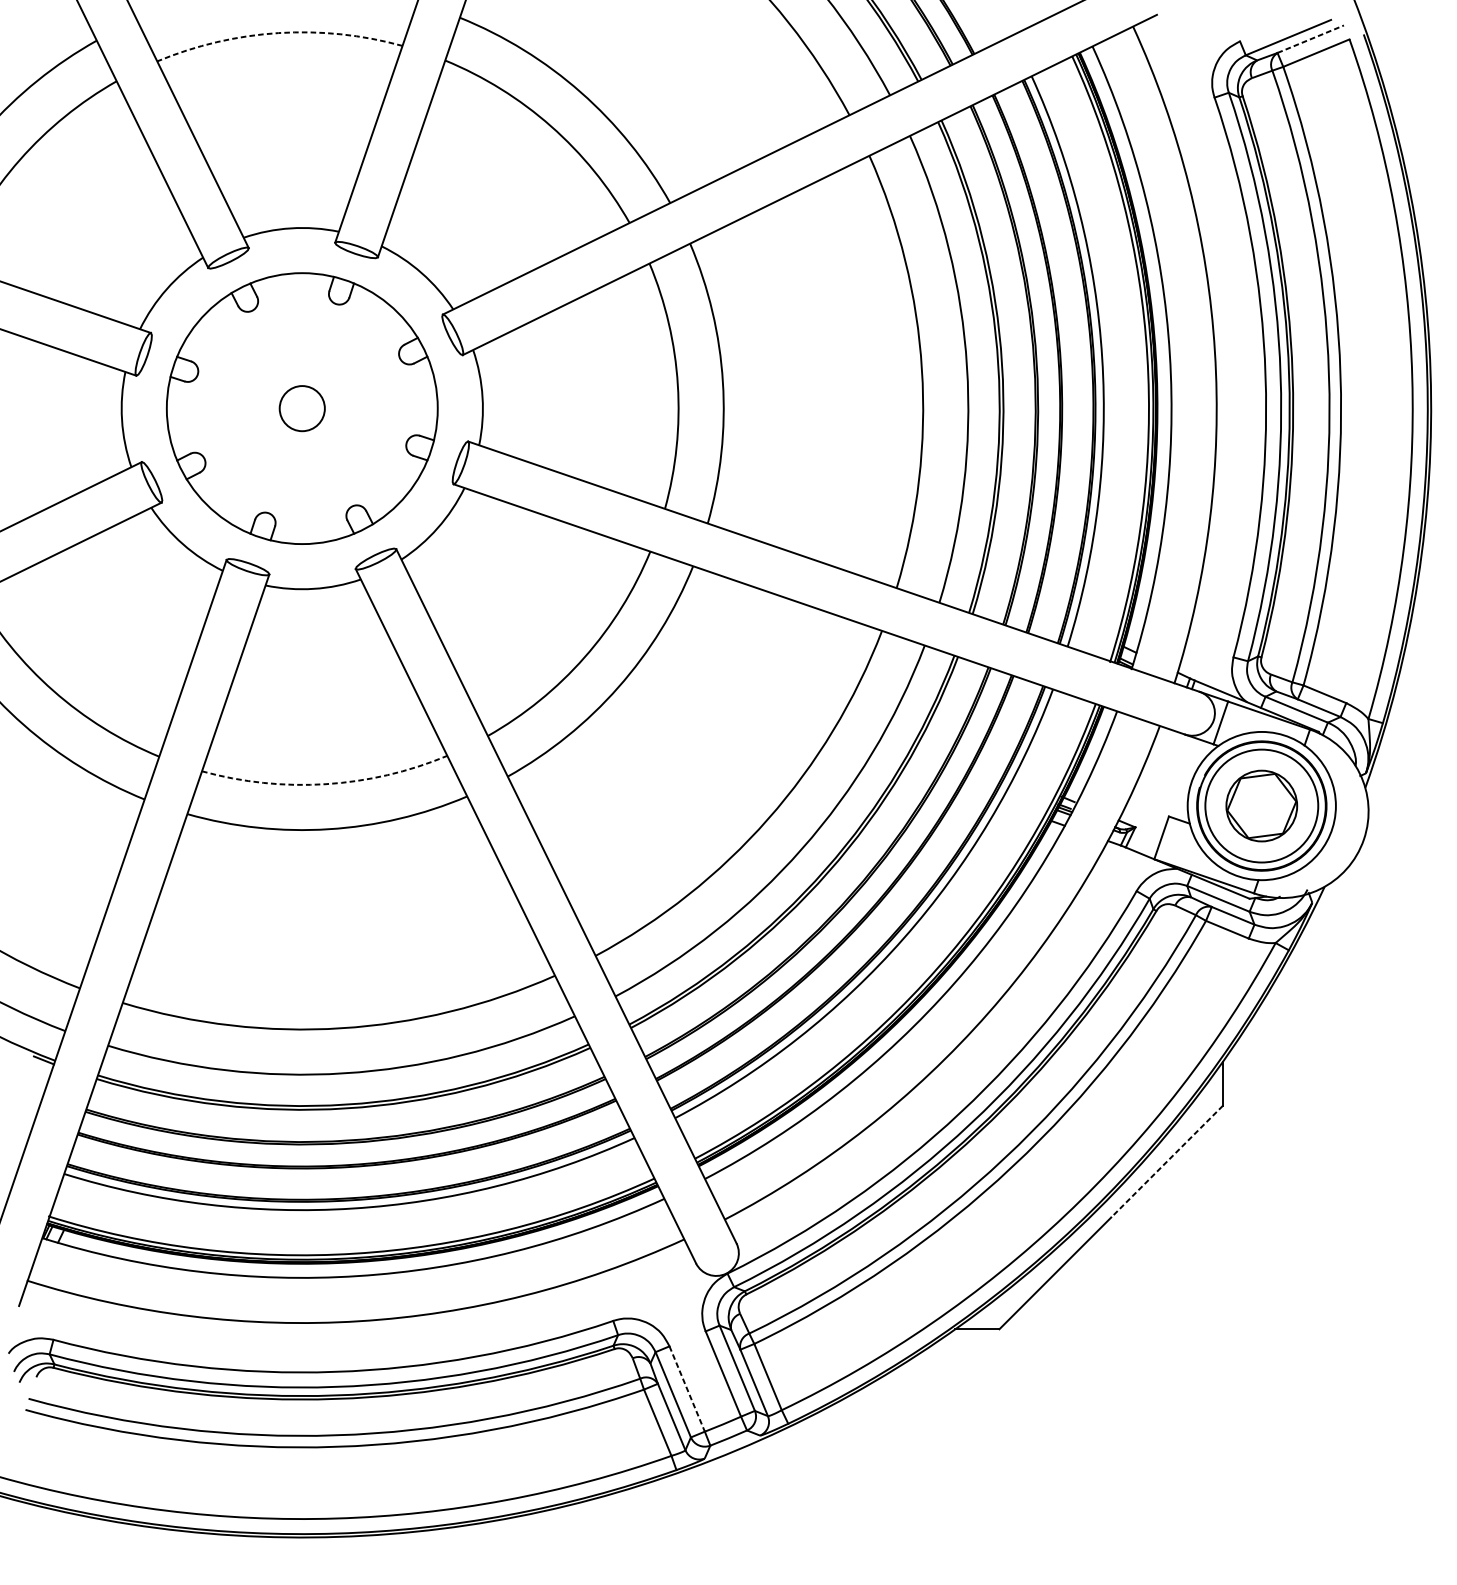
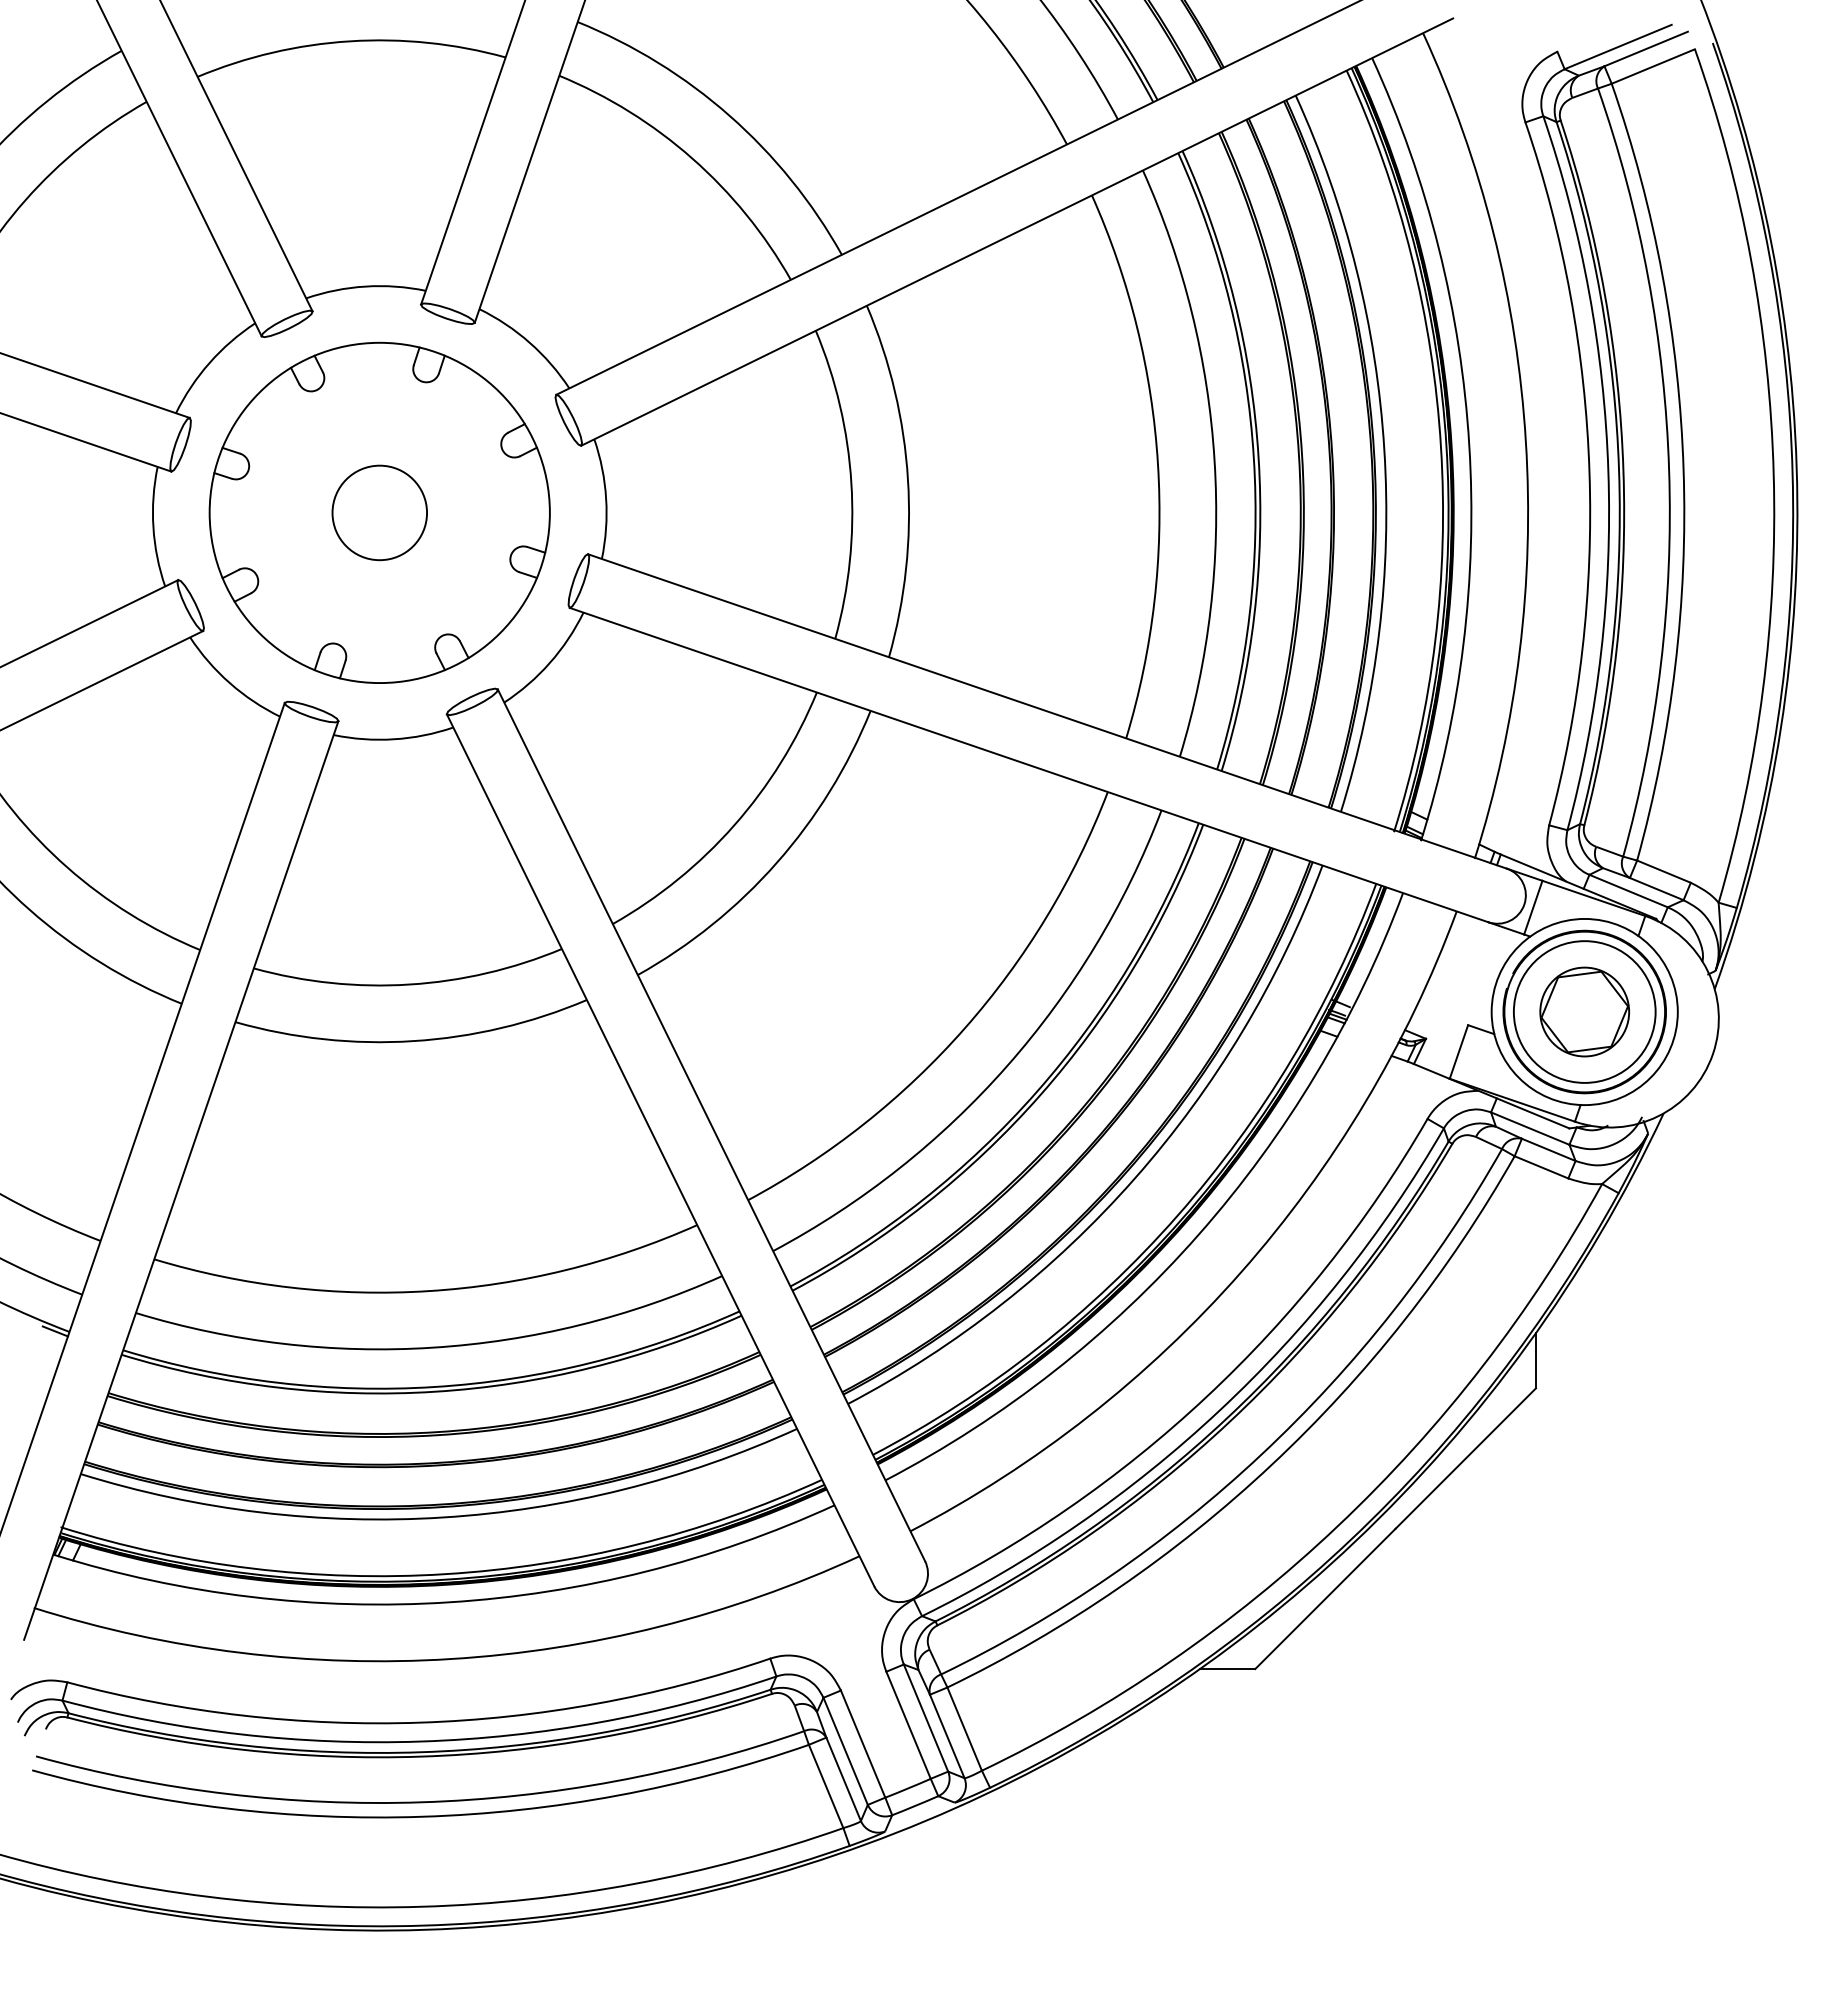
arc: (278, 33) -> (350, 41), dashed -> solid
line: (1310, 38) -> (1646, 48), dashed -> solid
circle: (302, 408) -> (379, 512), size x1.67
arc: (325, 784) -> (409, 984), dashed -> solid
line: (1166, 1161) -> (1465, 1458), dashed -> solid
line: (687, 1389) -> (863, 1744), dashed -> solid

